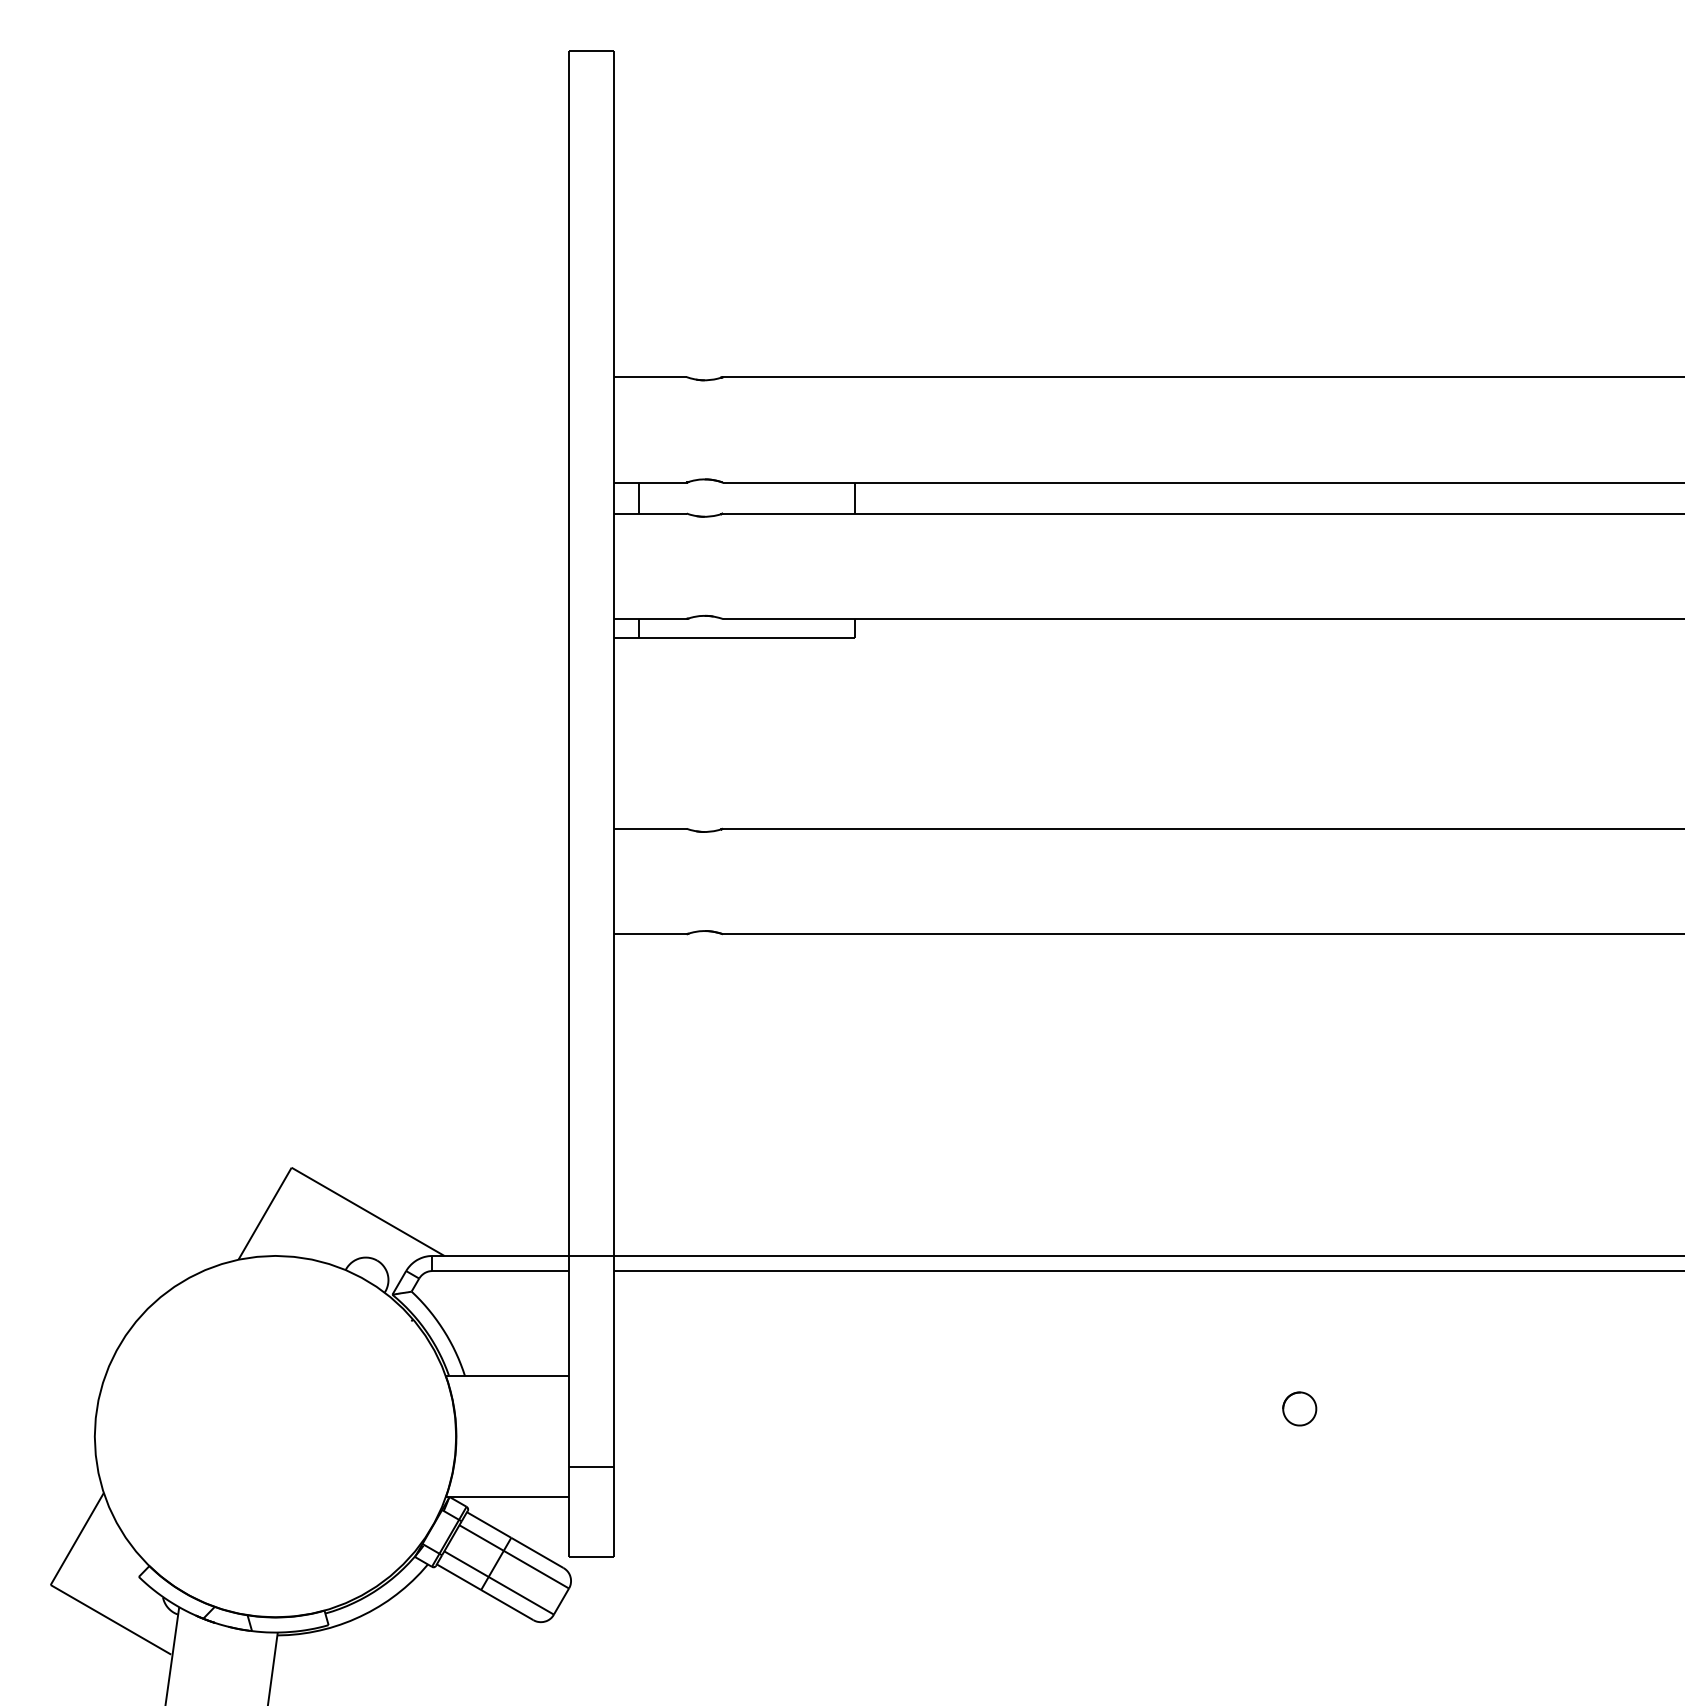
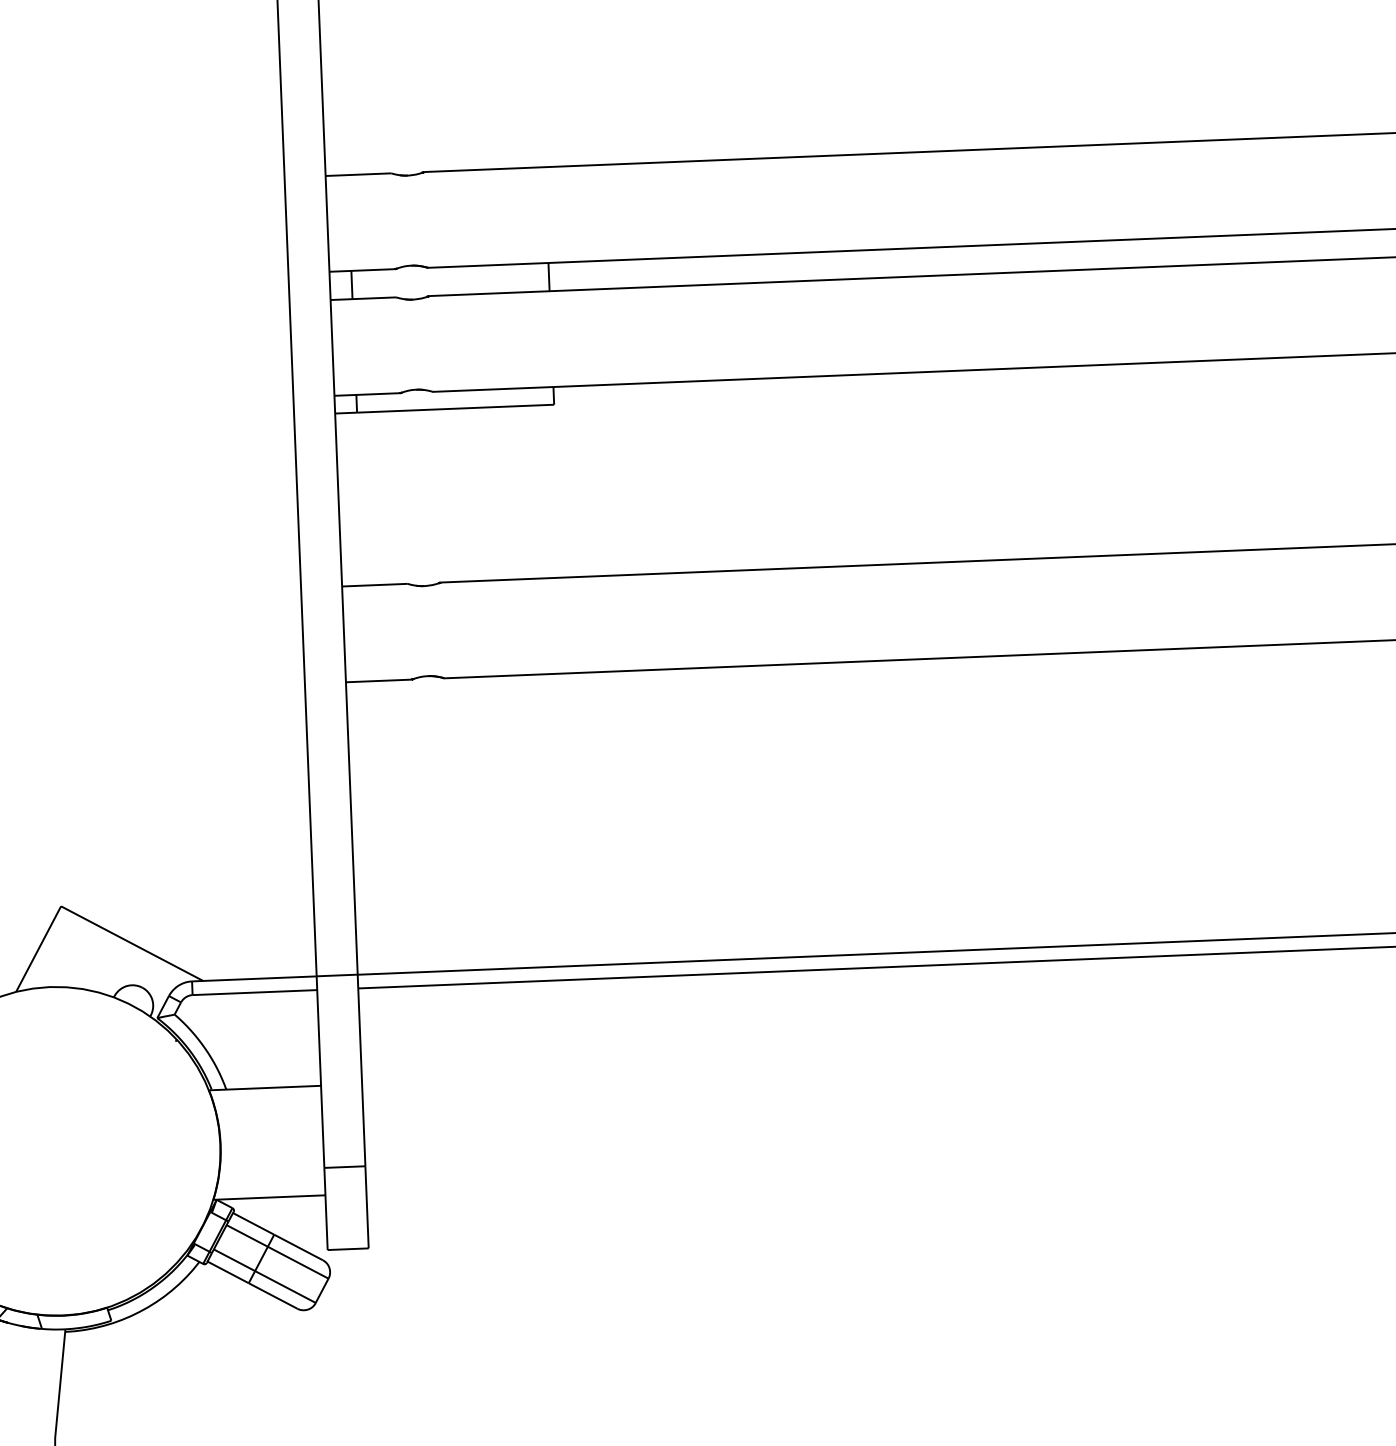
part: (1299, 1408) -> (985, 1088), removed

